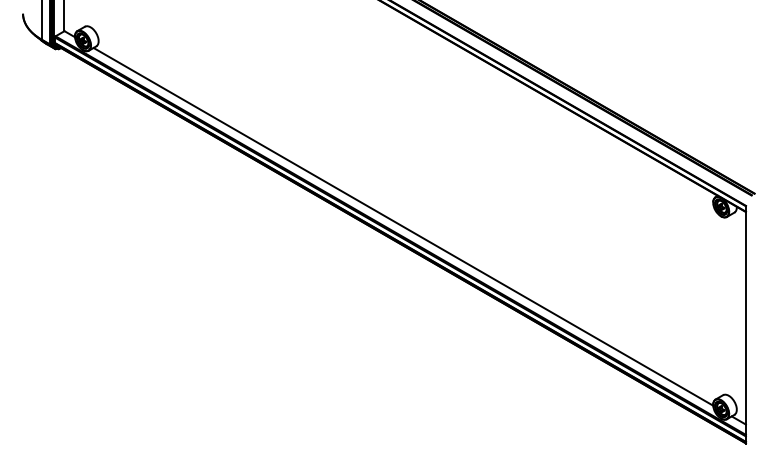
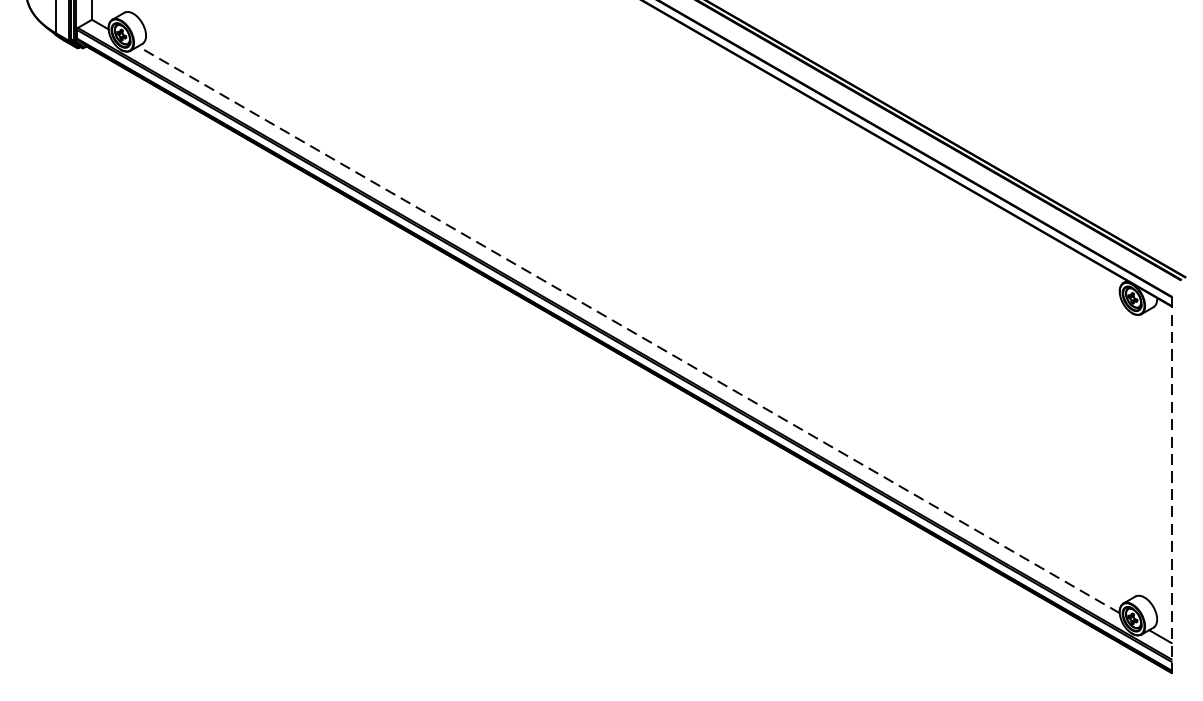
line: (403, 226) -> (629, 329), solid -> dashed
line: (745, 324) -> (1170, 484), solid -> dashed

